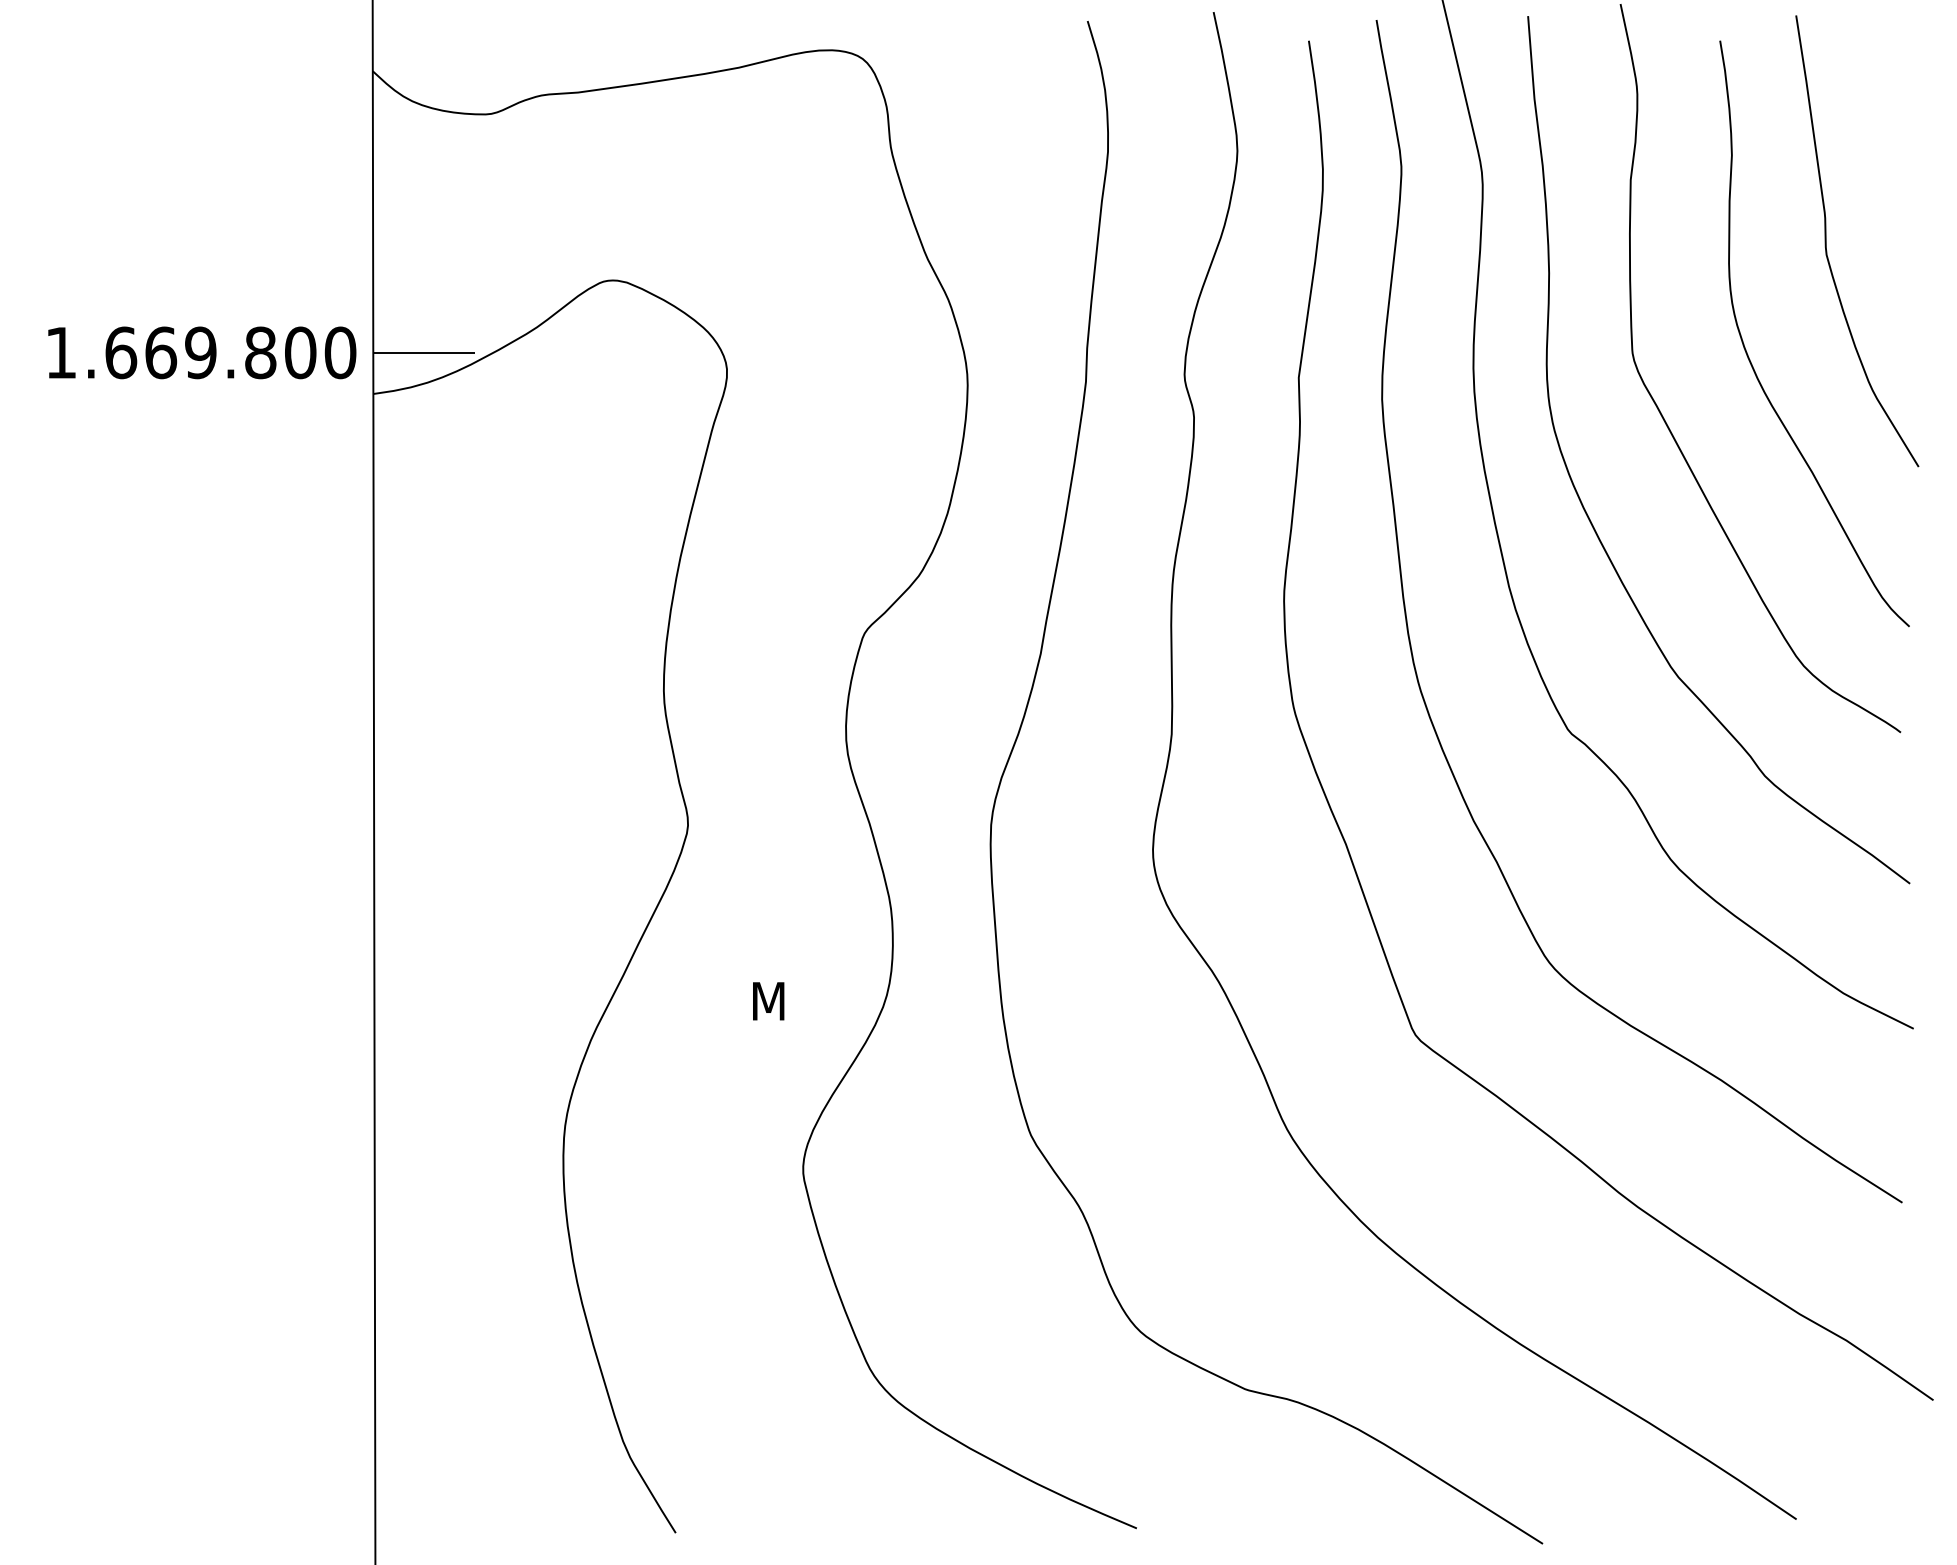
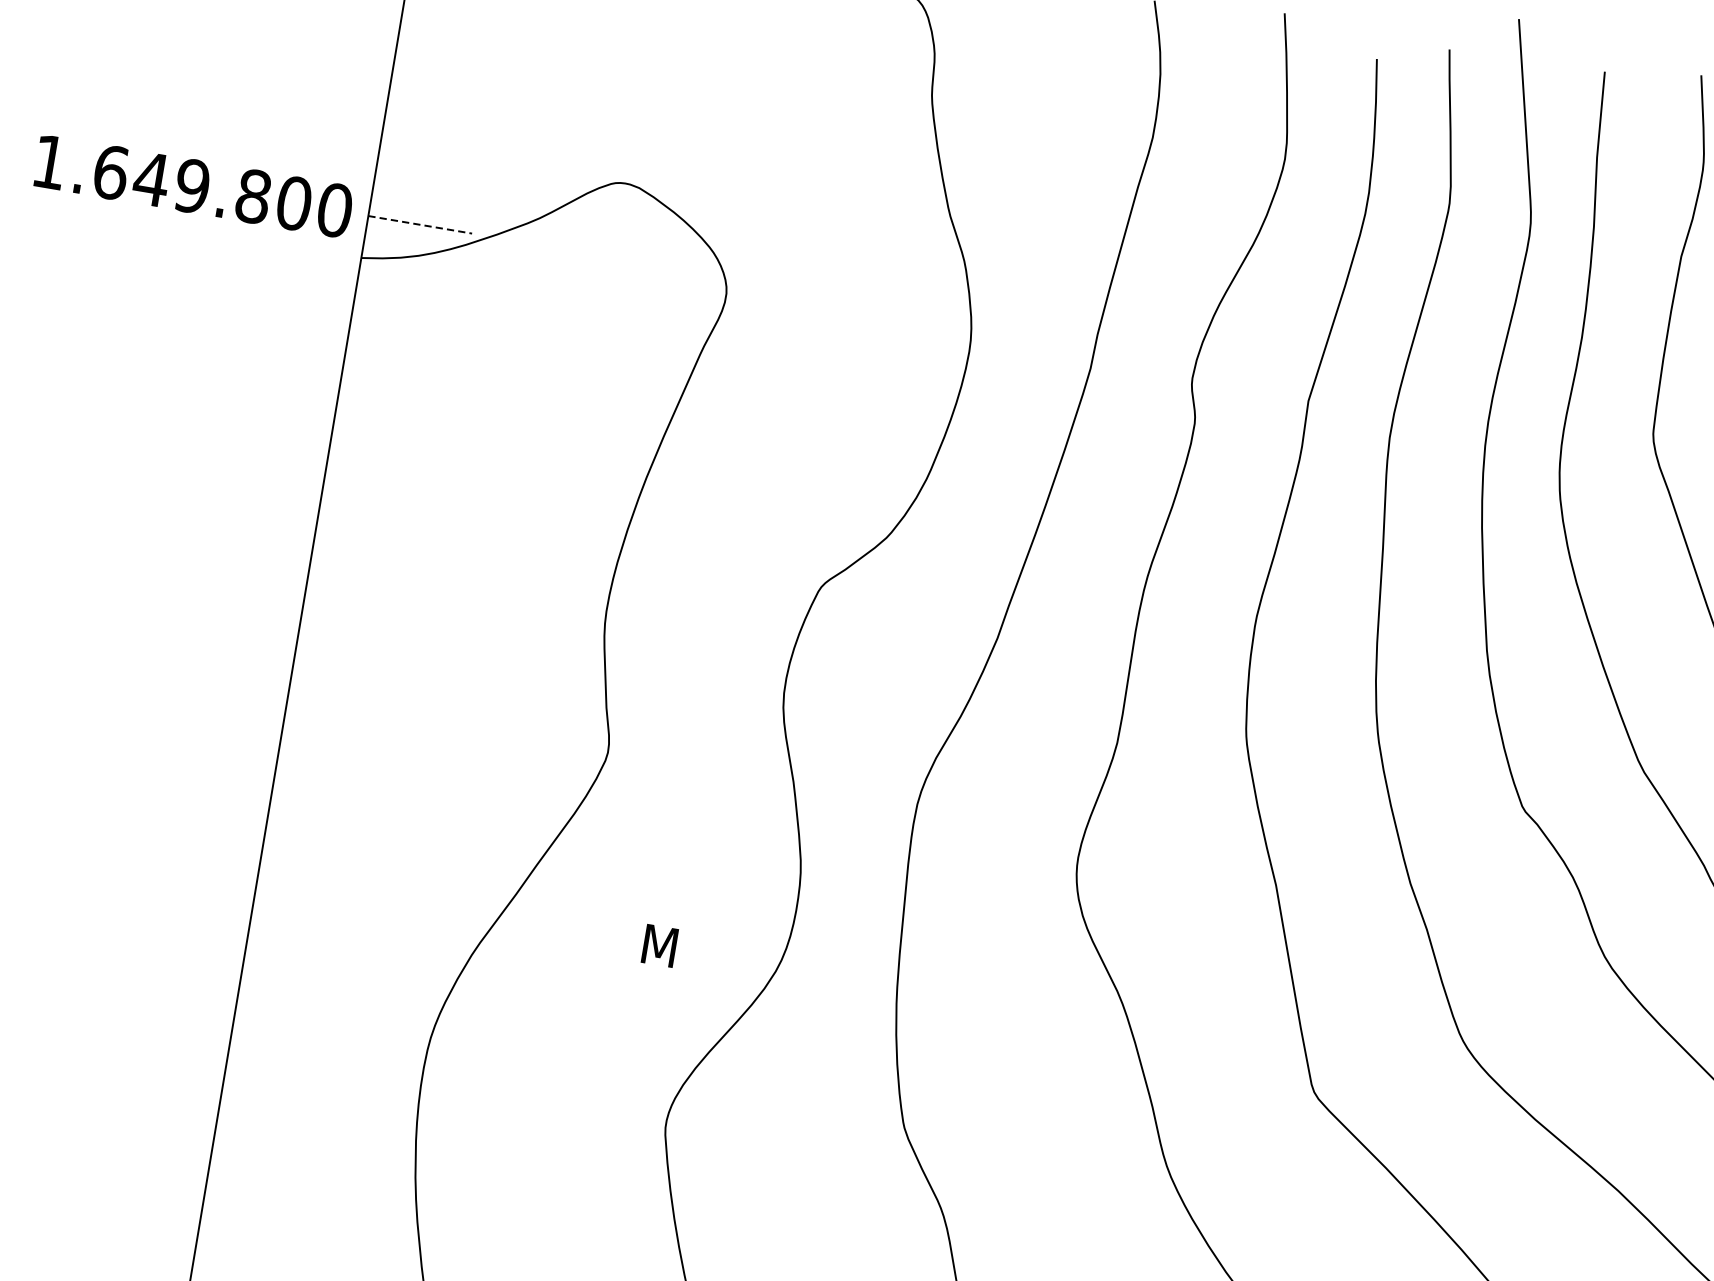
text: (160, 352) -> (151, 178), 1.669.800 -> 1.649.800
line: (424, 352) -> (420, 224), solid -> dashed

